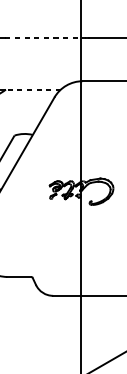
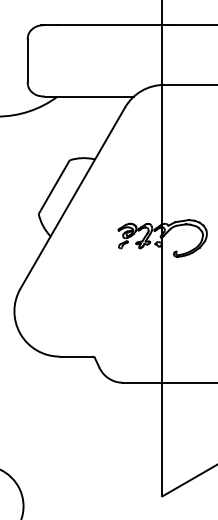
line: (45, 38) -> (112, 25), dashed -> solid
line: (33, 89) -> (95, 96), dashed -> solid

